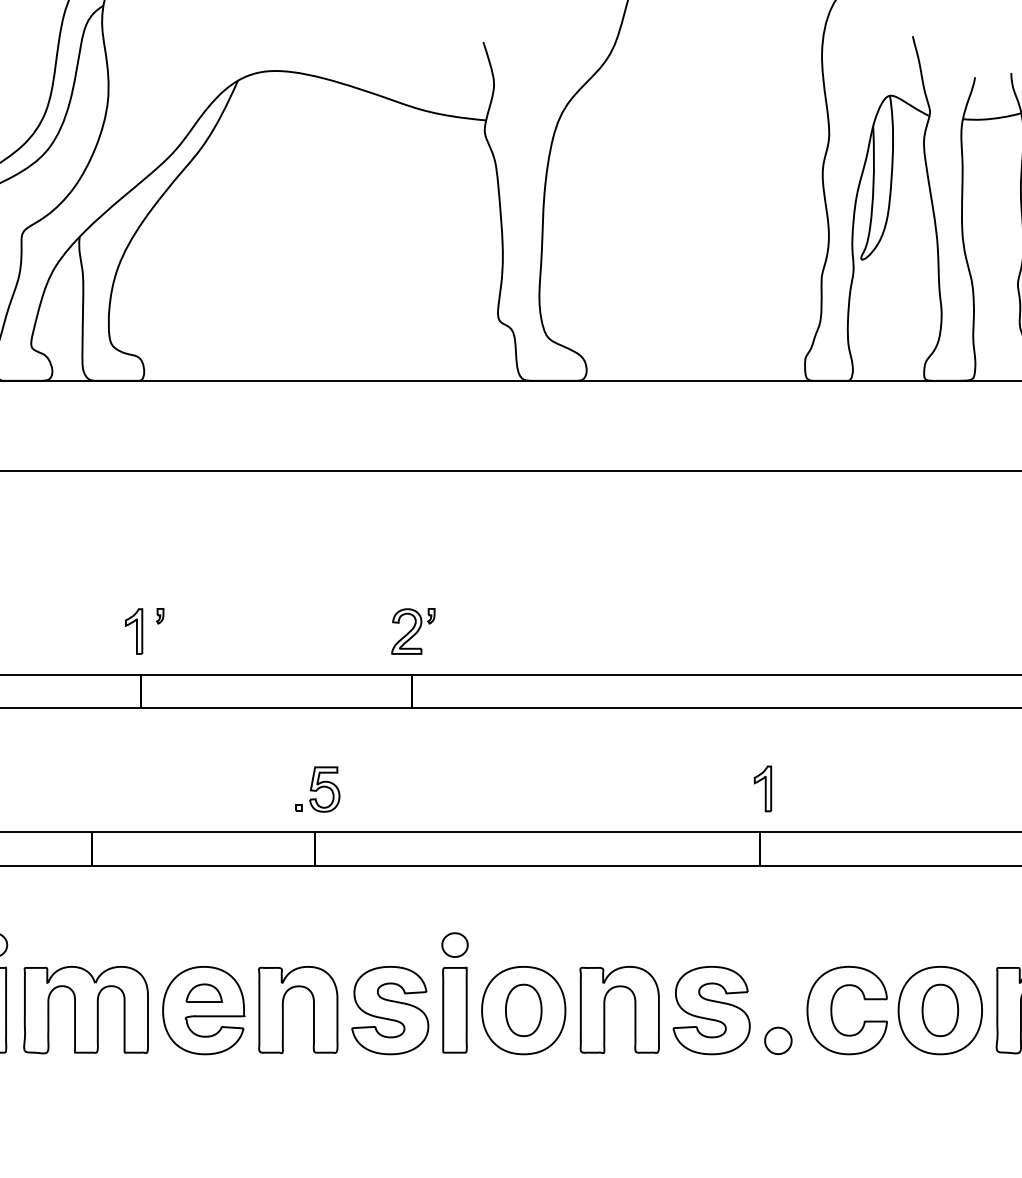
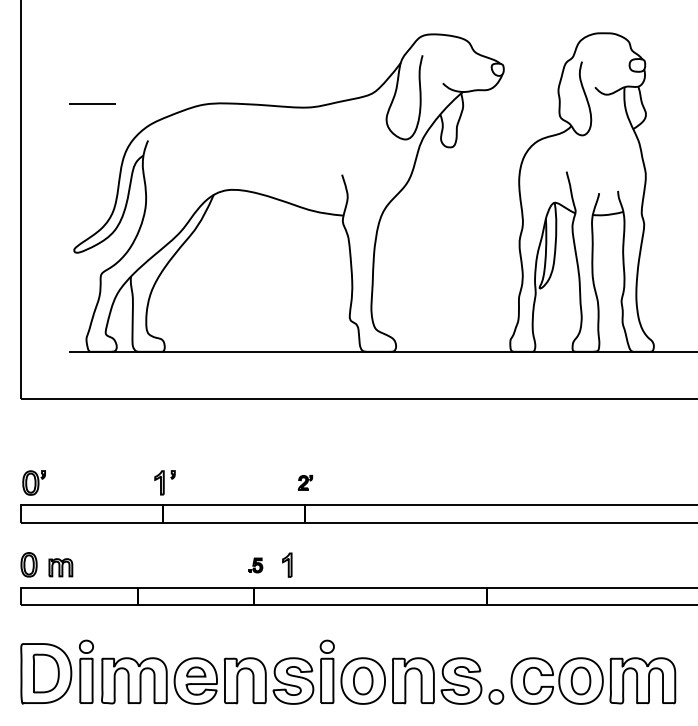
part: (413, 630) -> (305, 482), size x0.6
part: (763, 787) -> (287, 564), moved
part: (317, 789) -> (255, 565), size x0.6

